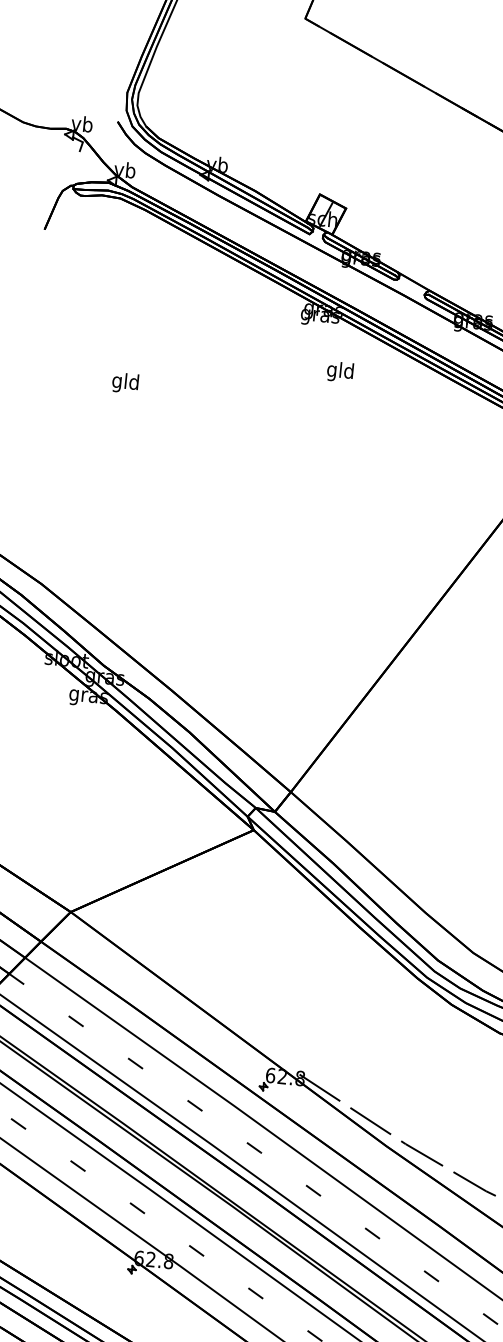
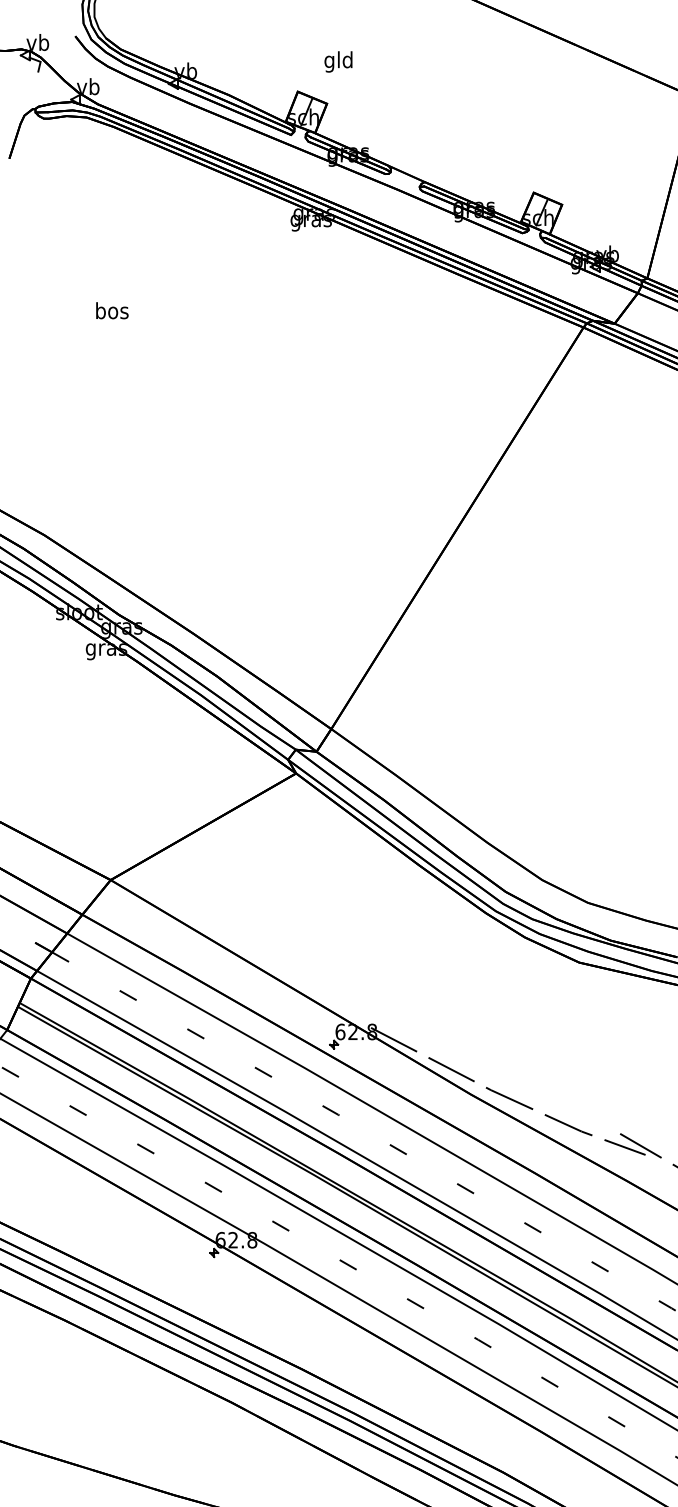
text: (340, 371) -> (338, 61), moved
text: (126, 382) -> (112, 312), gld -> bos

